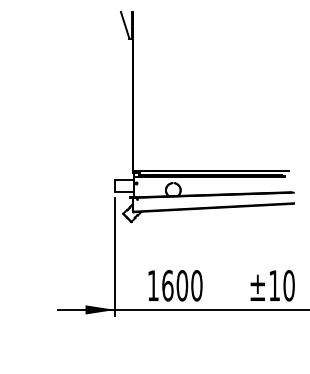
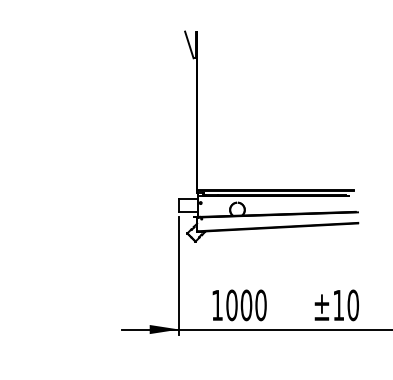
text: (167, 284) -> (231, 304), 1600 -> 1000

